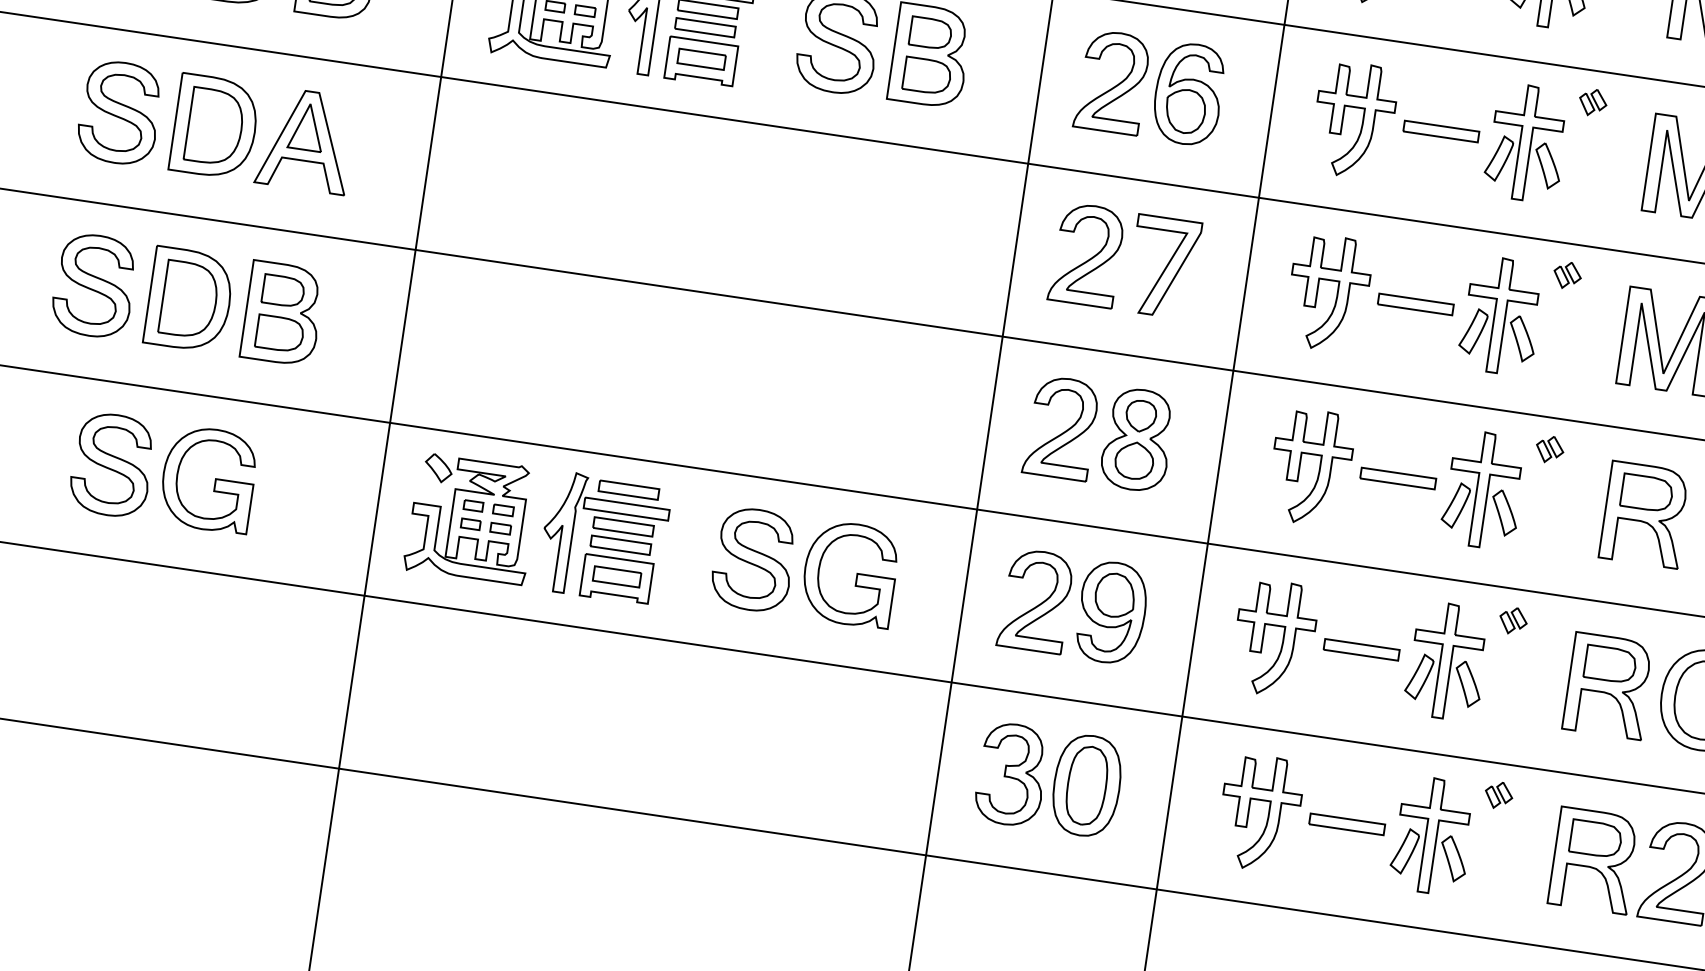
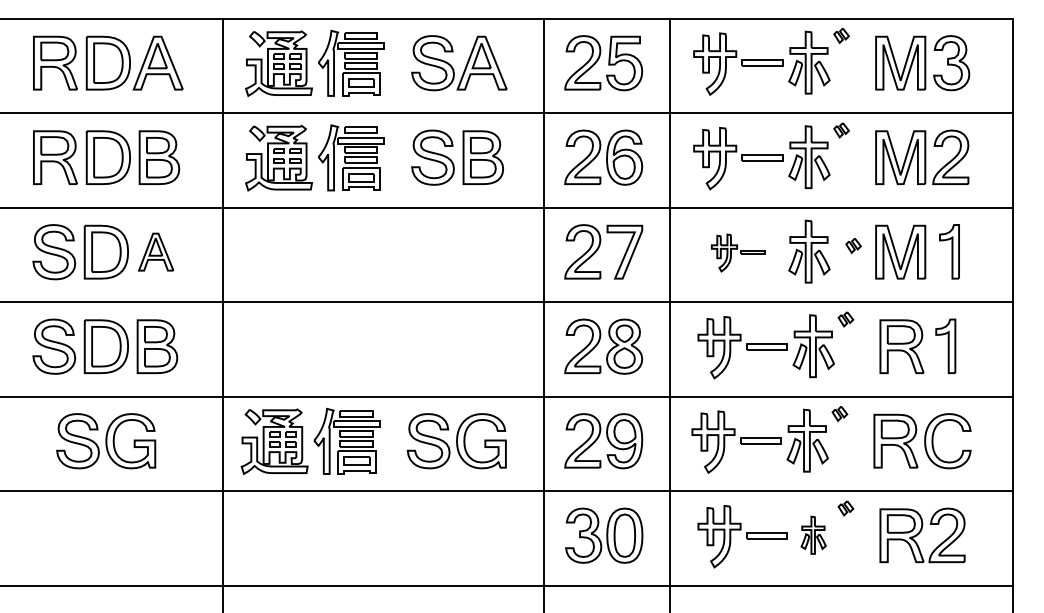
part: (305, 138) -> (155, 251), size x0.7
part: (1567, 276) -> (853, 246), moved
part: (1371, 298) -> (738, 252), size x0.6
part: (1432, 836) -> (813, 535), size x0.6

